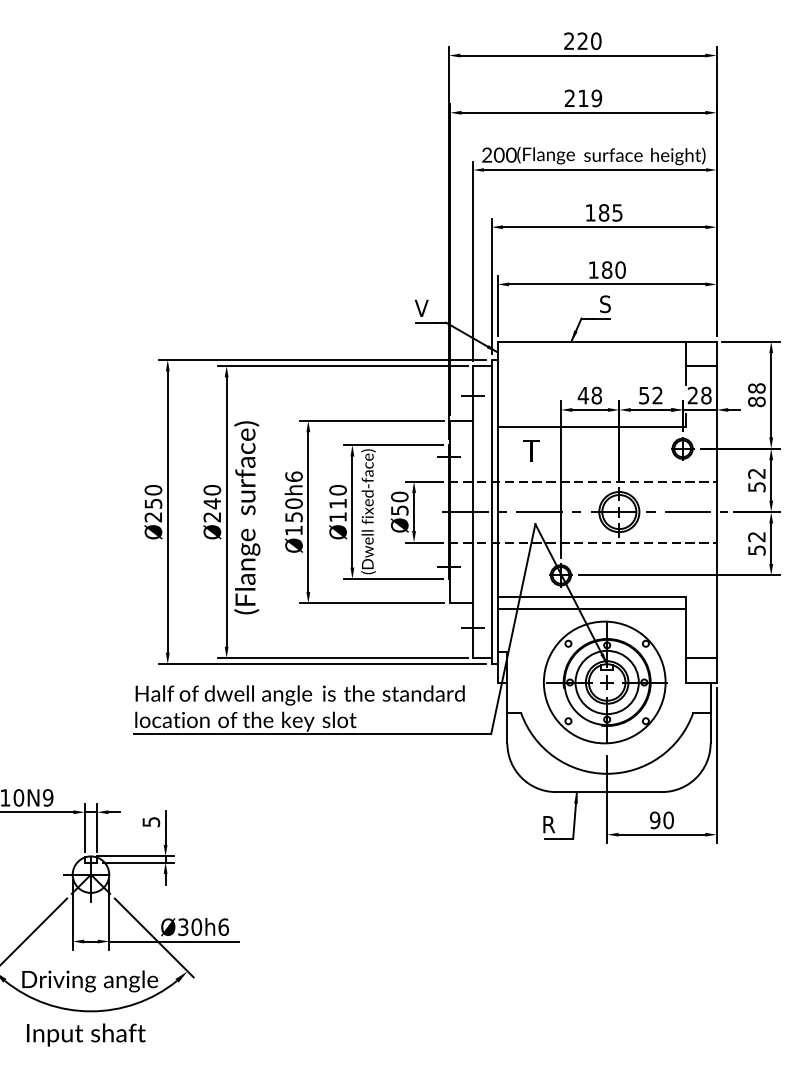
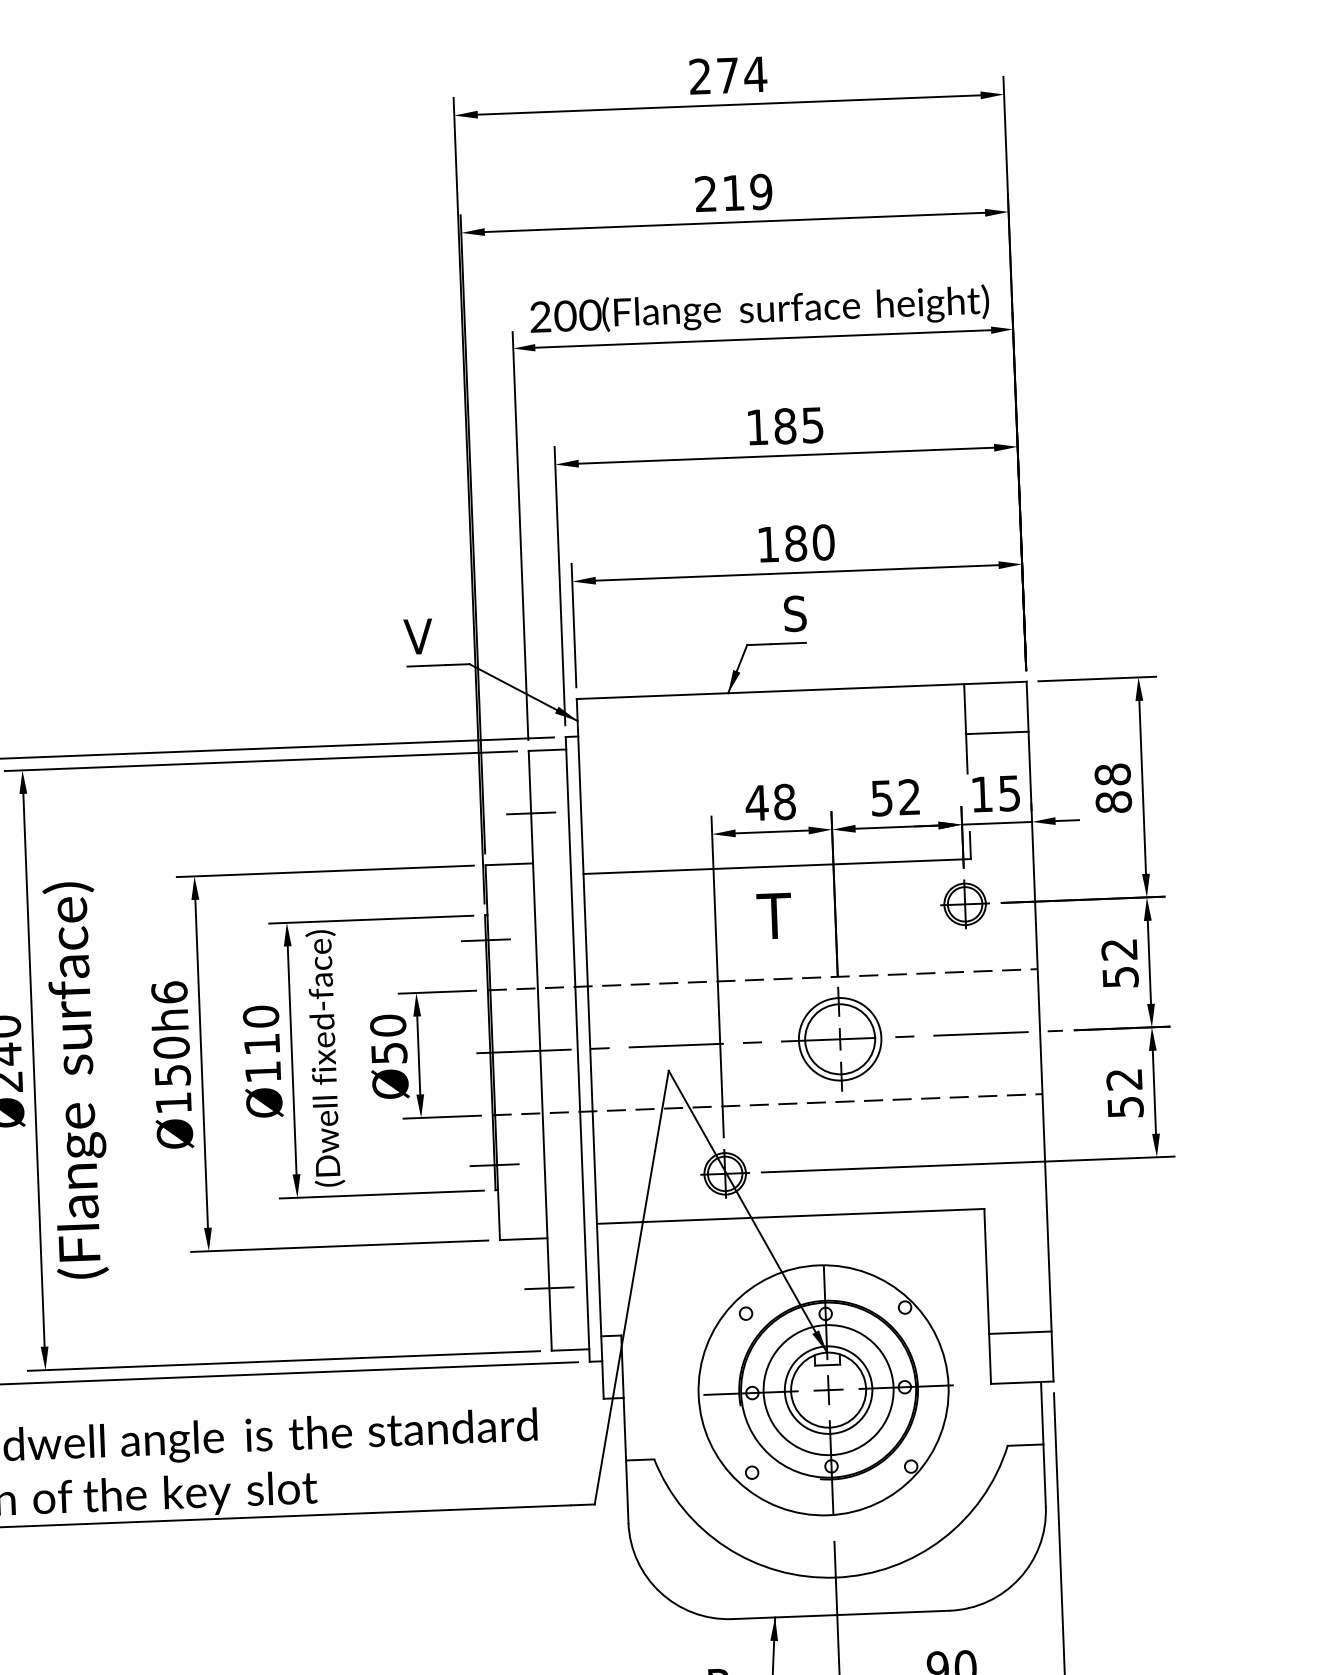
text: (589, 41) -> (741, 75), 220 -> 274
text: (699, 395) -> (995, 793), 28 -> 15
text: (531, 450) -> (774, 915), moved
line: (591, 609) -> (790, 1241), removed

